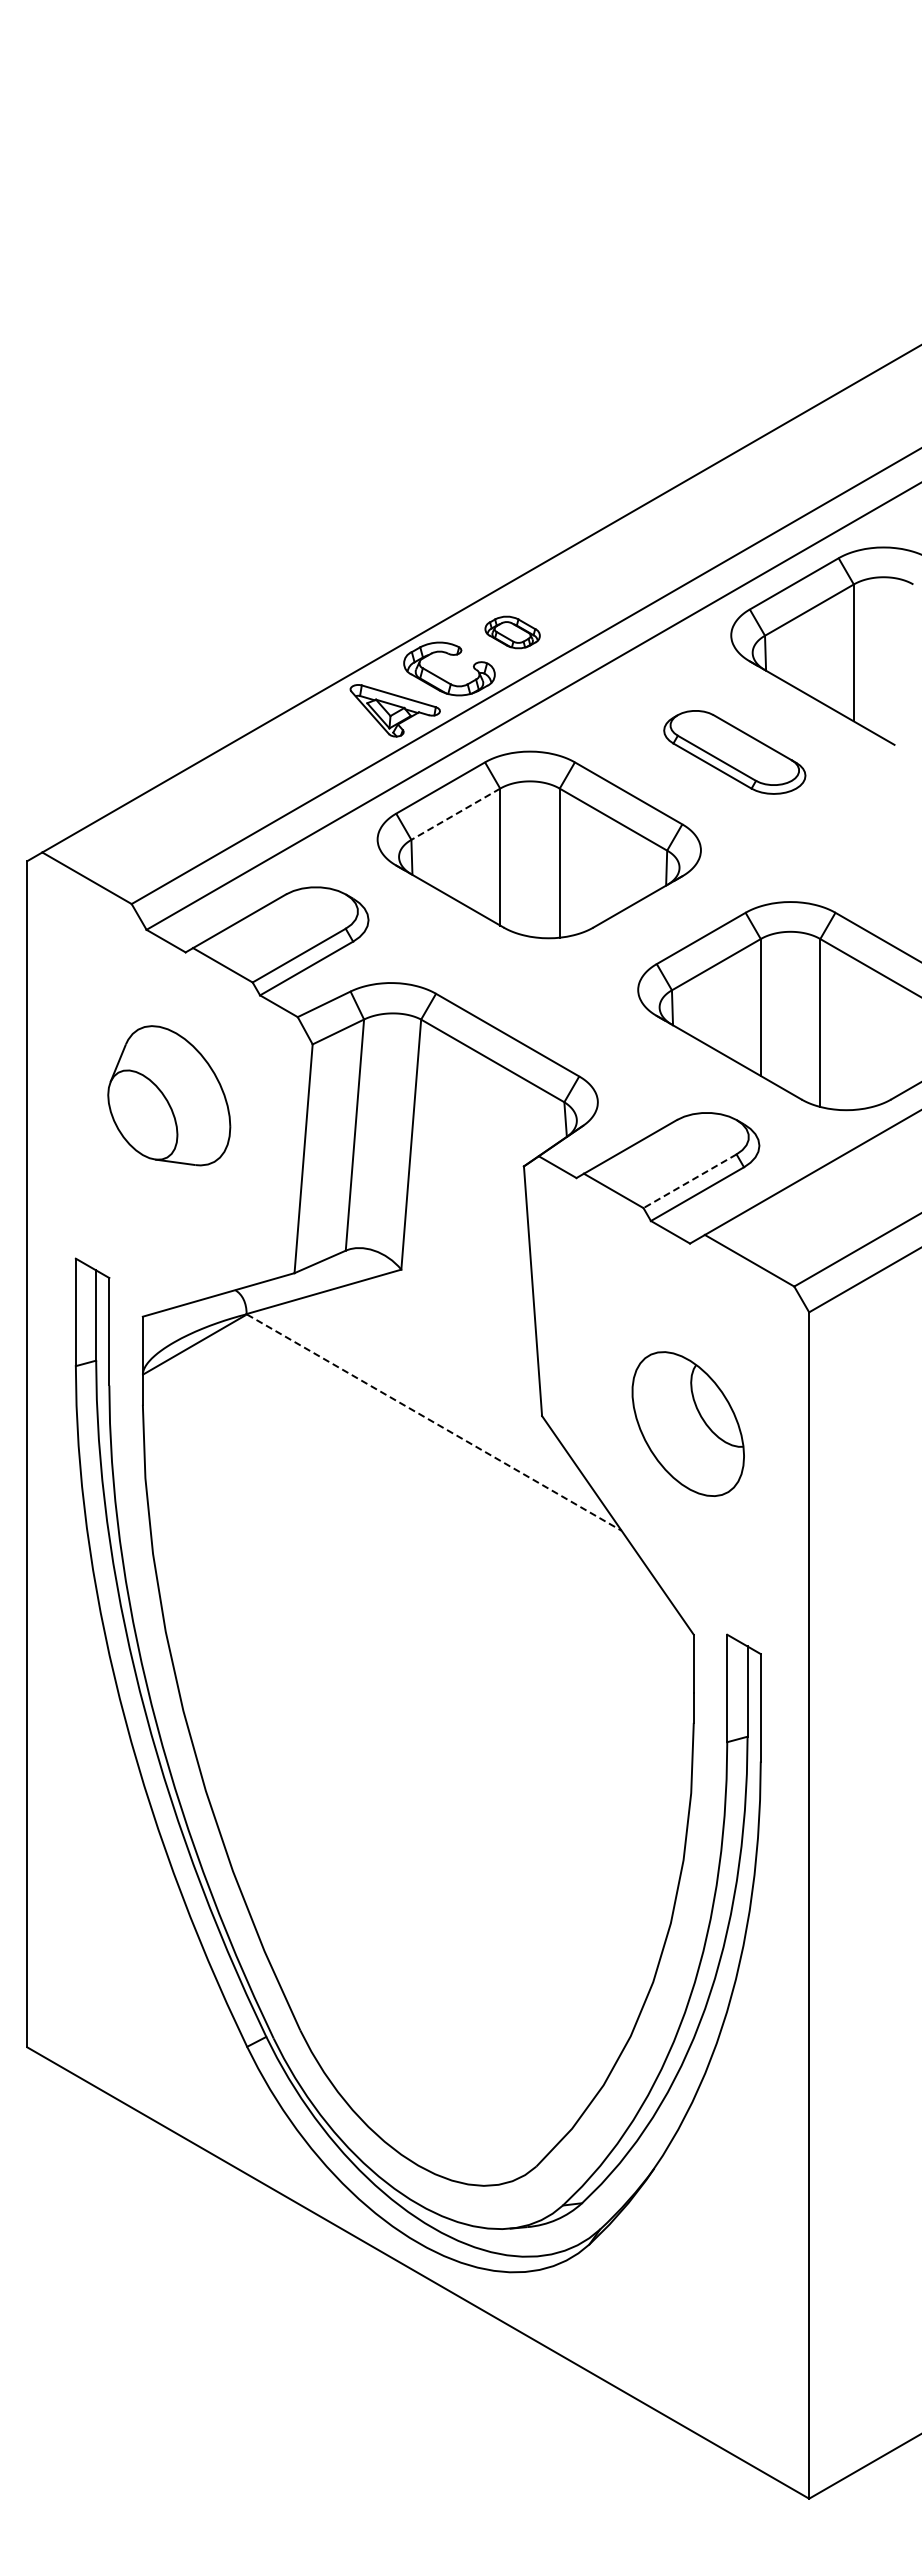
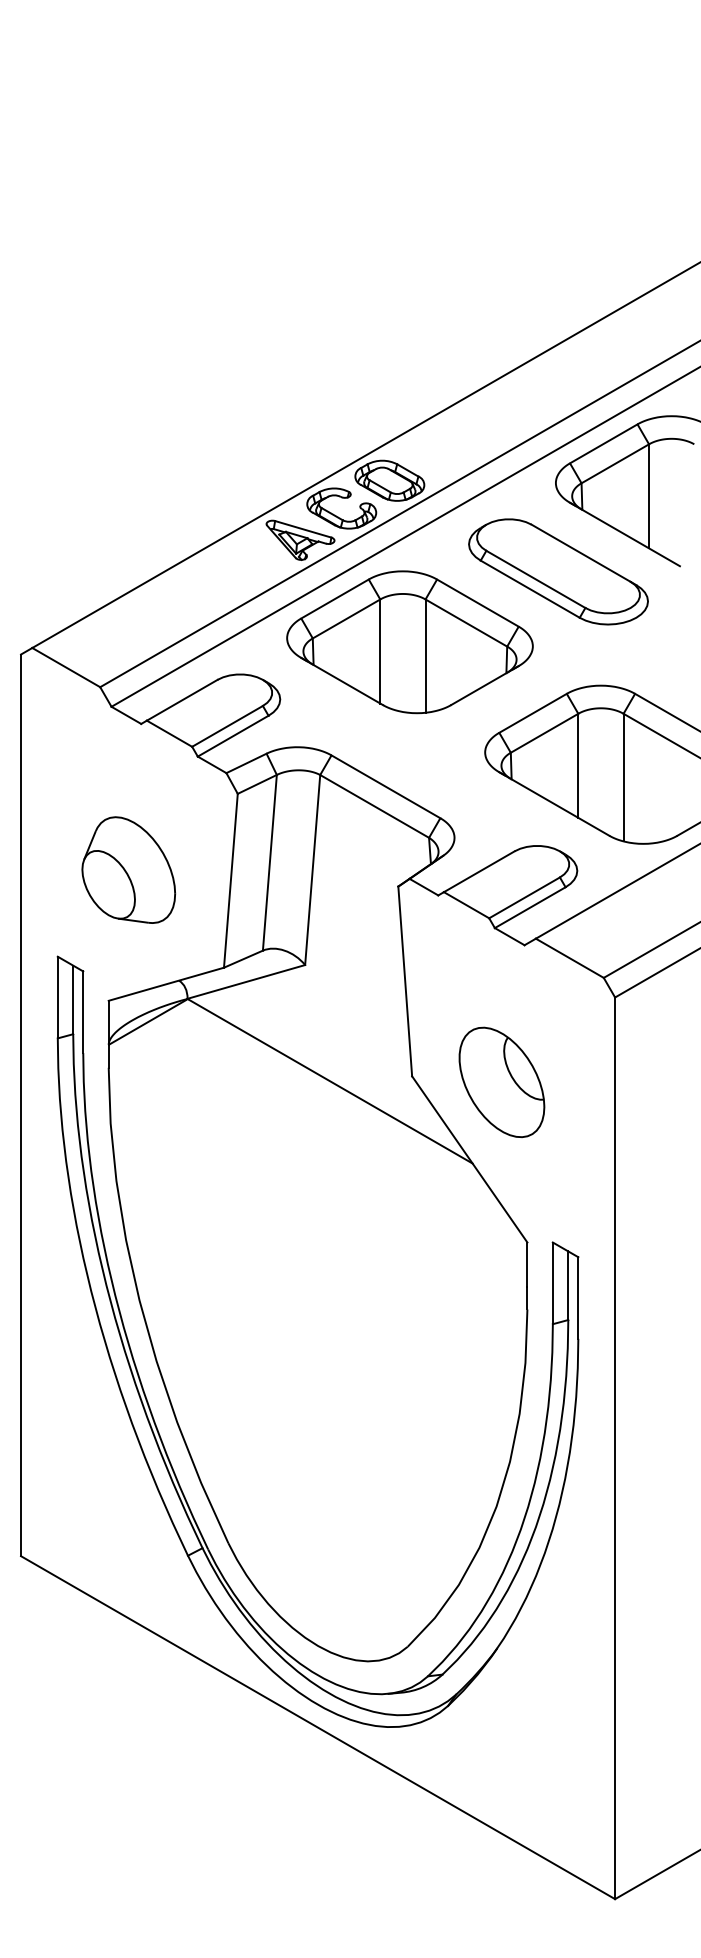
part: (512, 632) -> (389, 480), size x1.67
part: (734, 752) -> (558, 572), size x1.67
line: (455, 814) -> (346, 619), dashed -> solid
part: (169, 1095) -> (128, 869), moved
line: (690, 1181) -> (524, 898), dashed -> solid
line: (434, 1422) -> (330, 1081), dashed -> solid
part: (687, 1423) -> (501, 1081), moved

